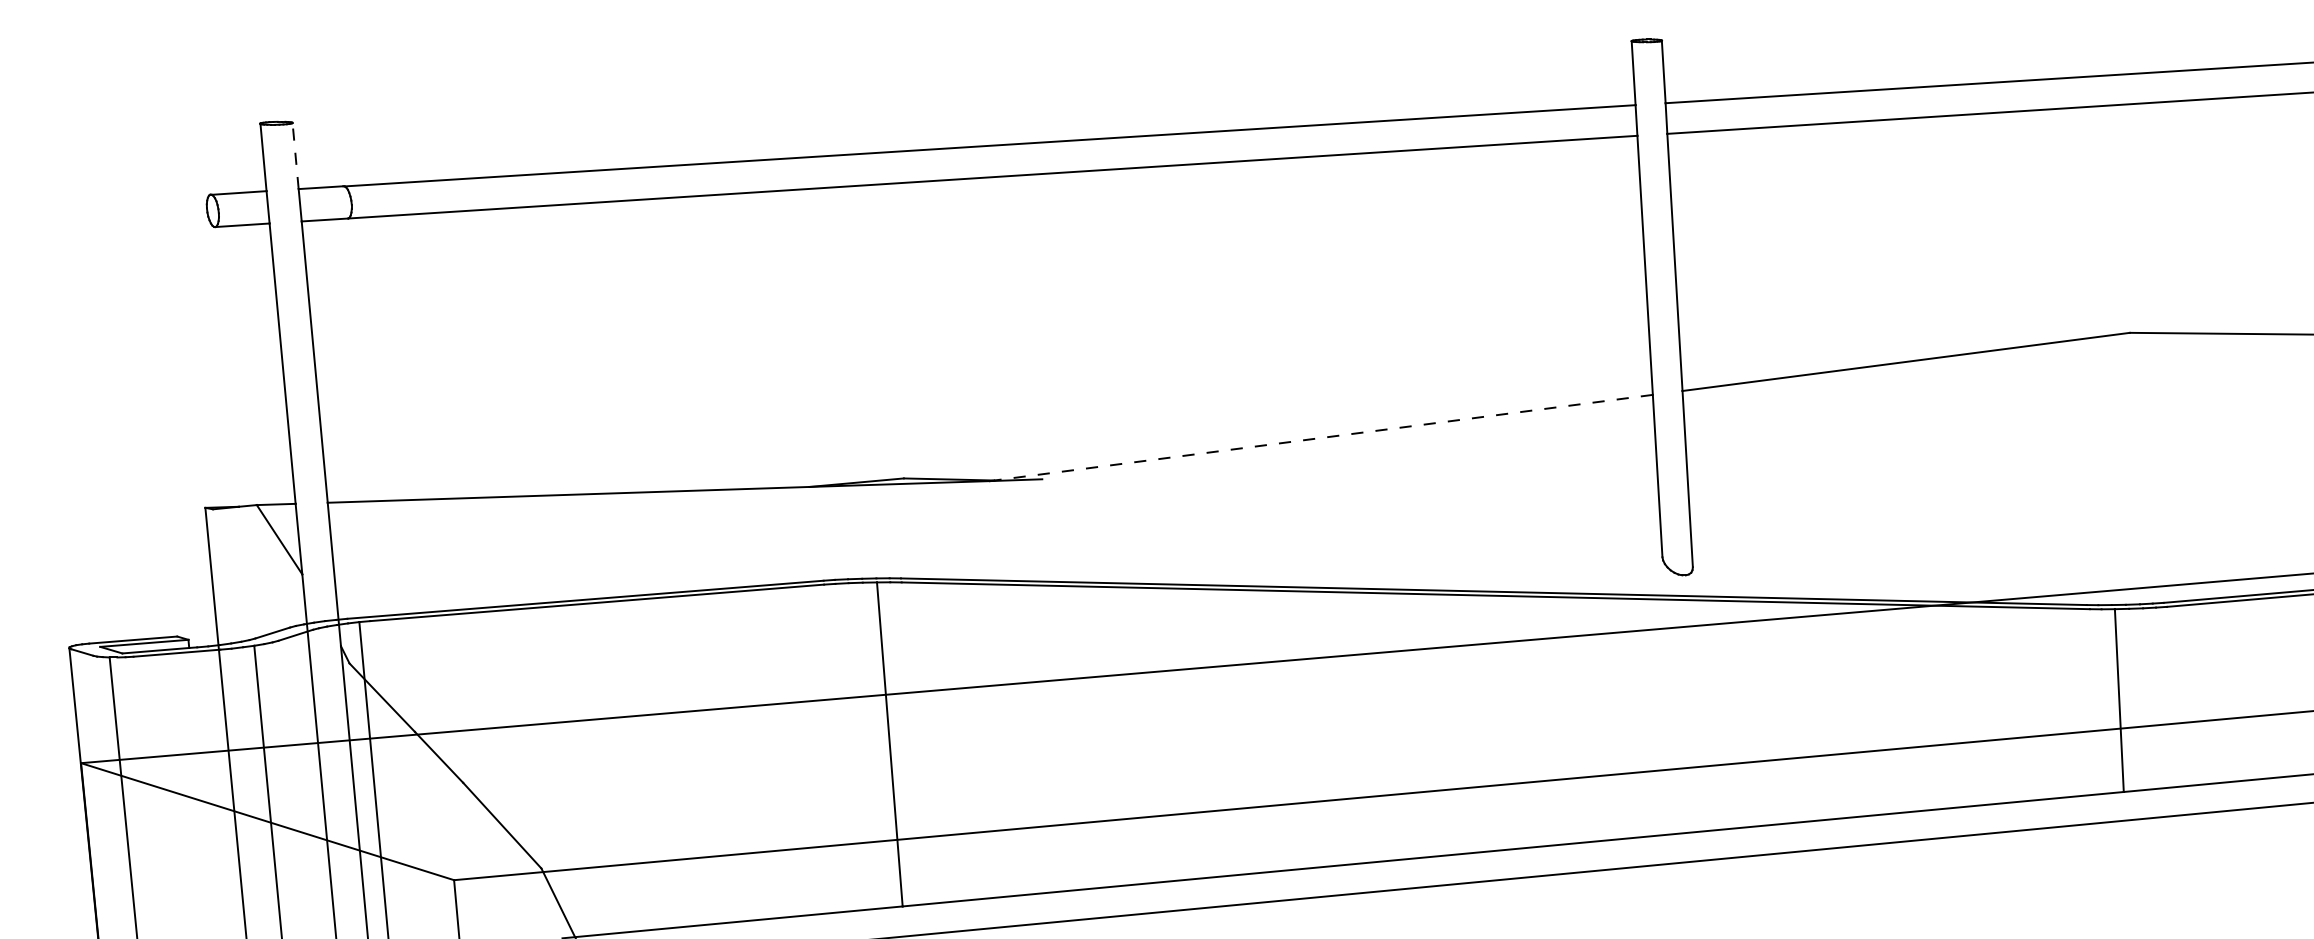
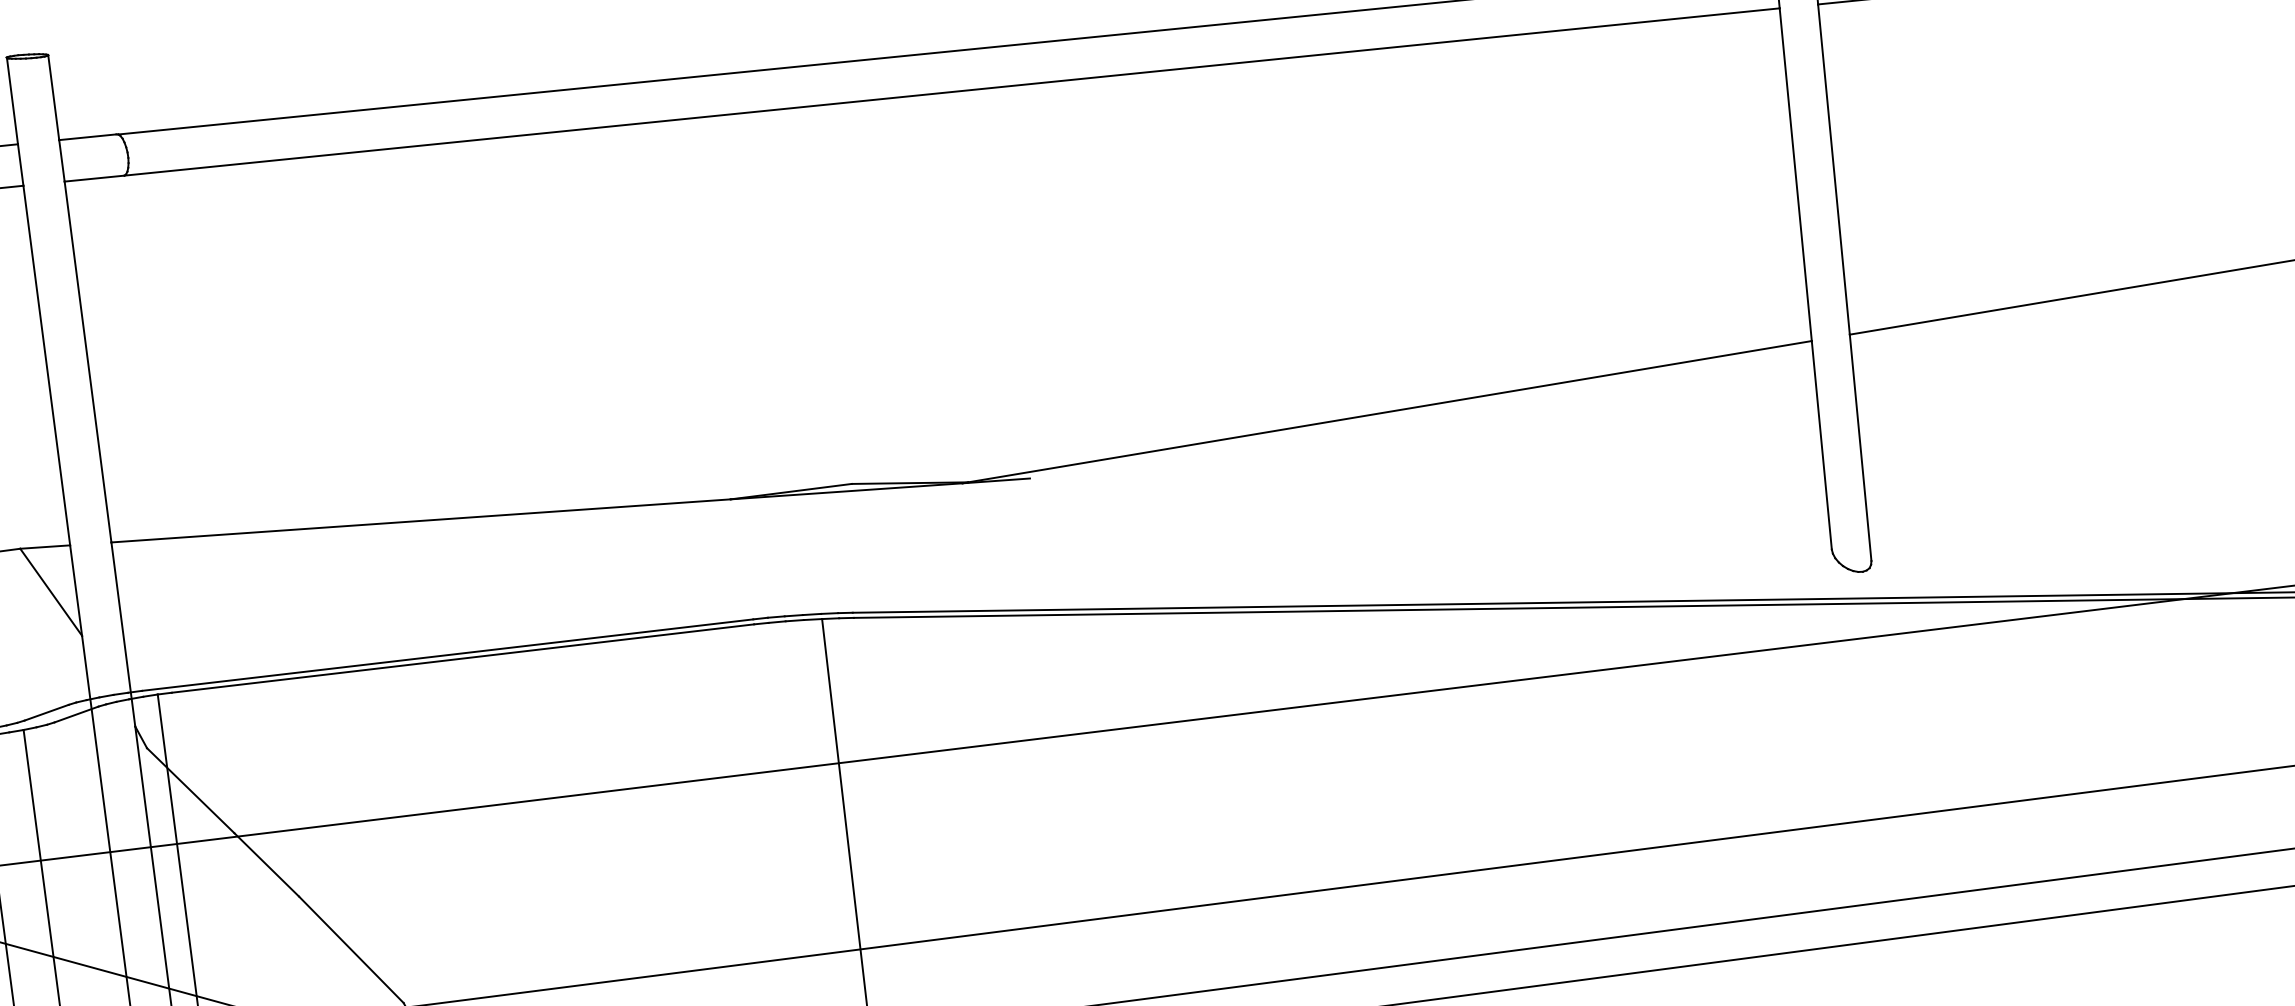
line: (295, 155) -> (53, 97), dashed -> solid
line: (1323, 437) -> (1389, 411), dashed -> solid

